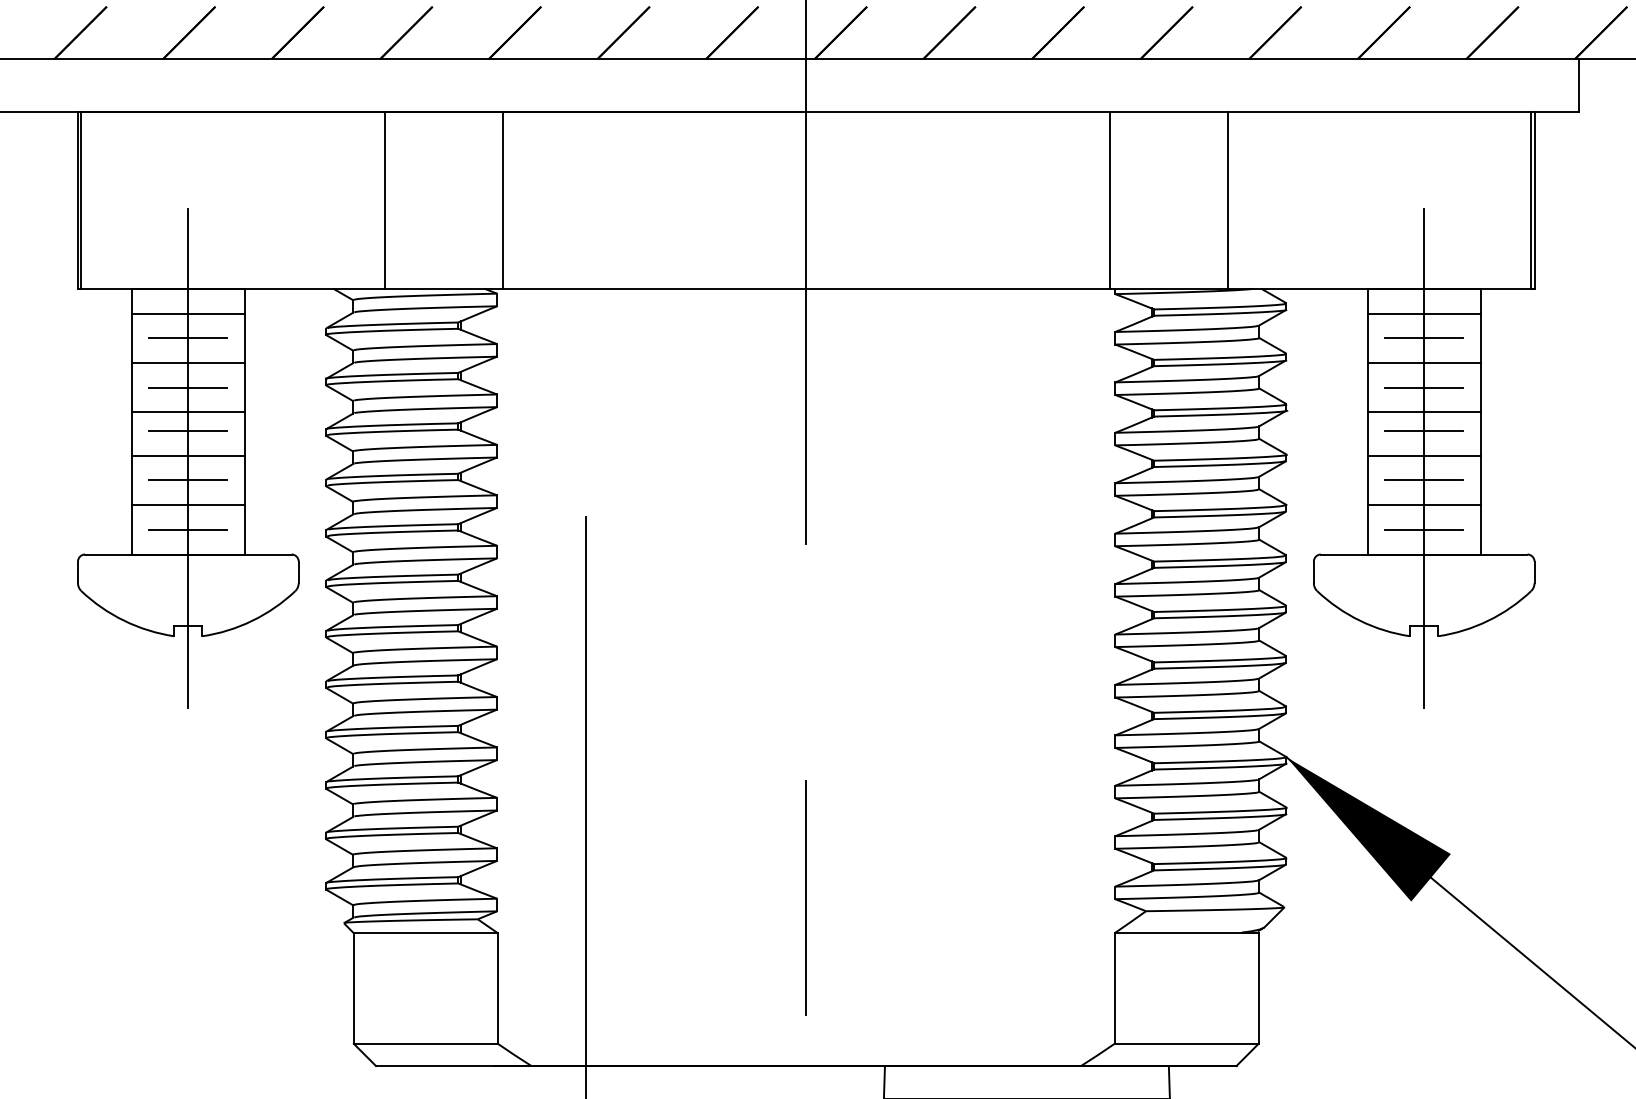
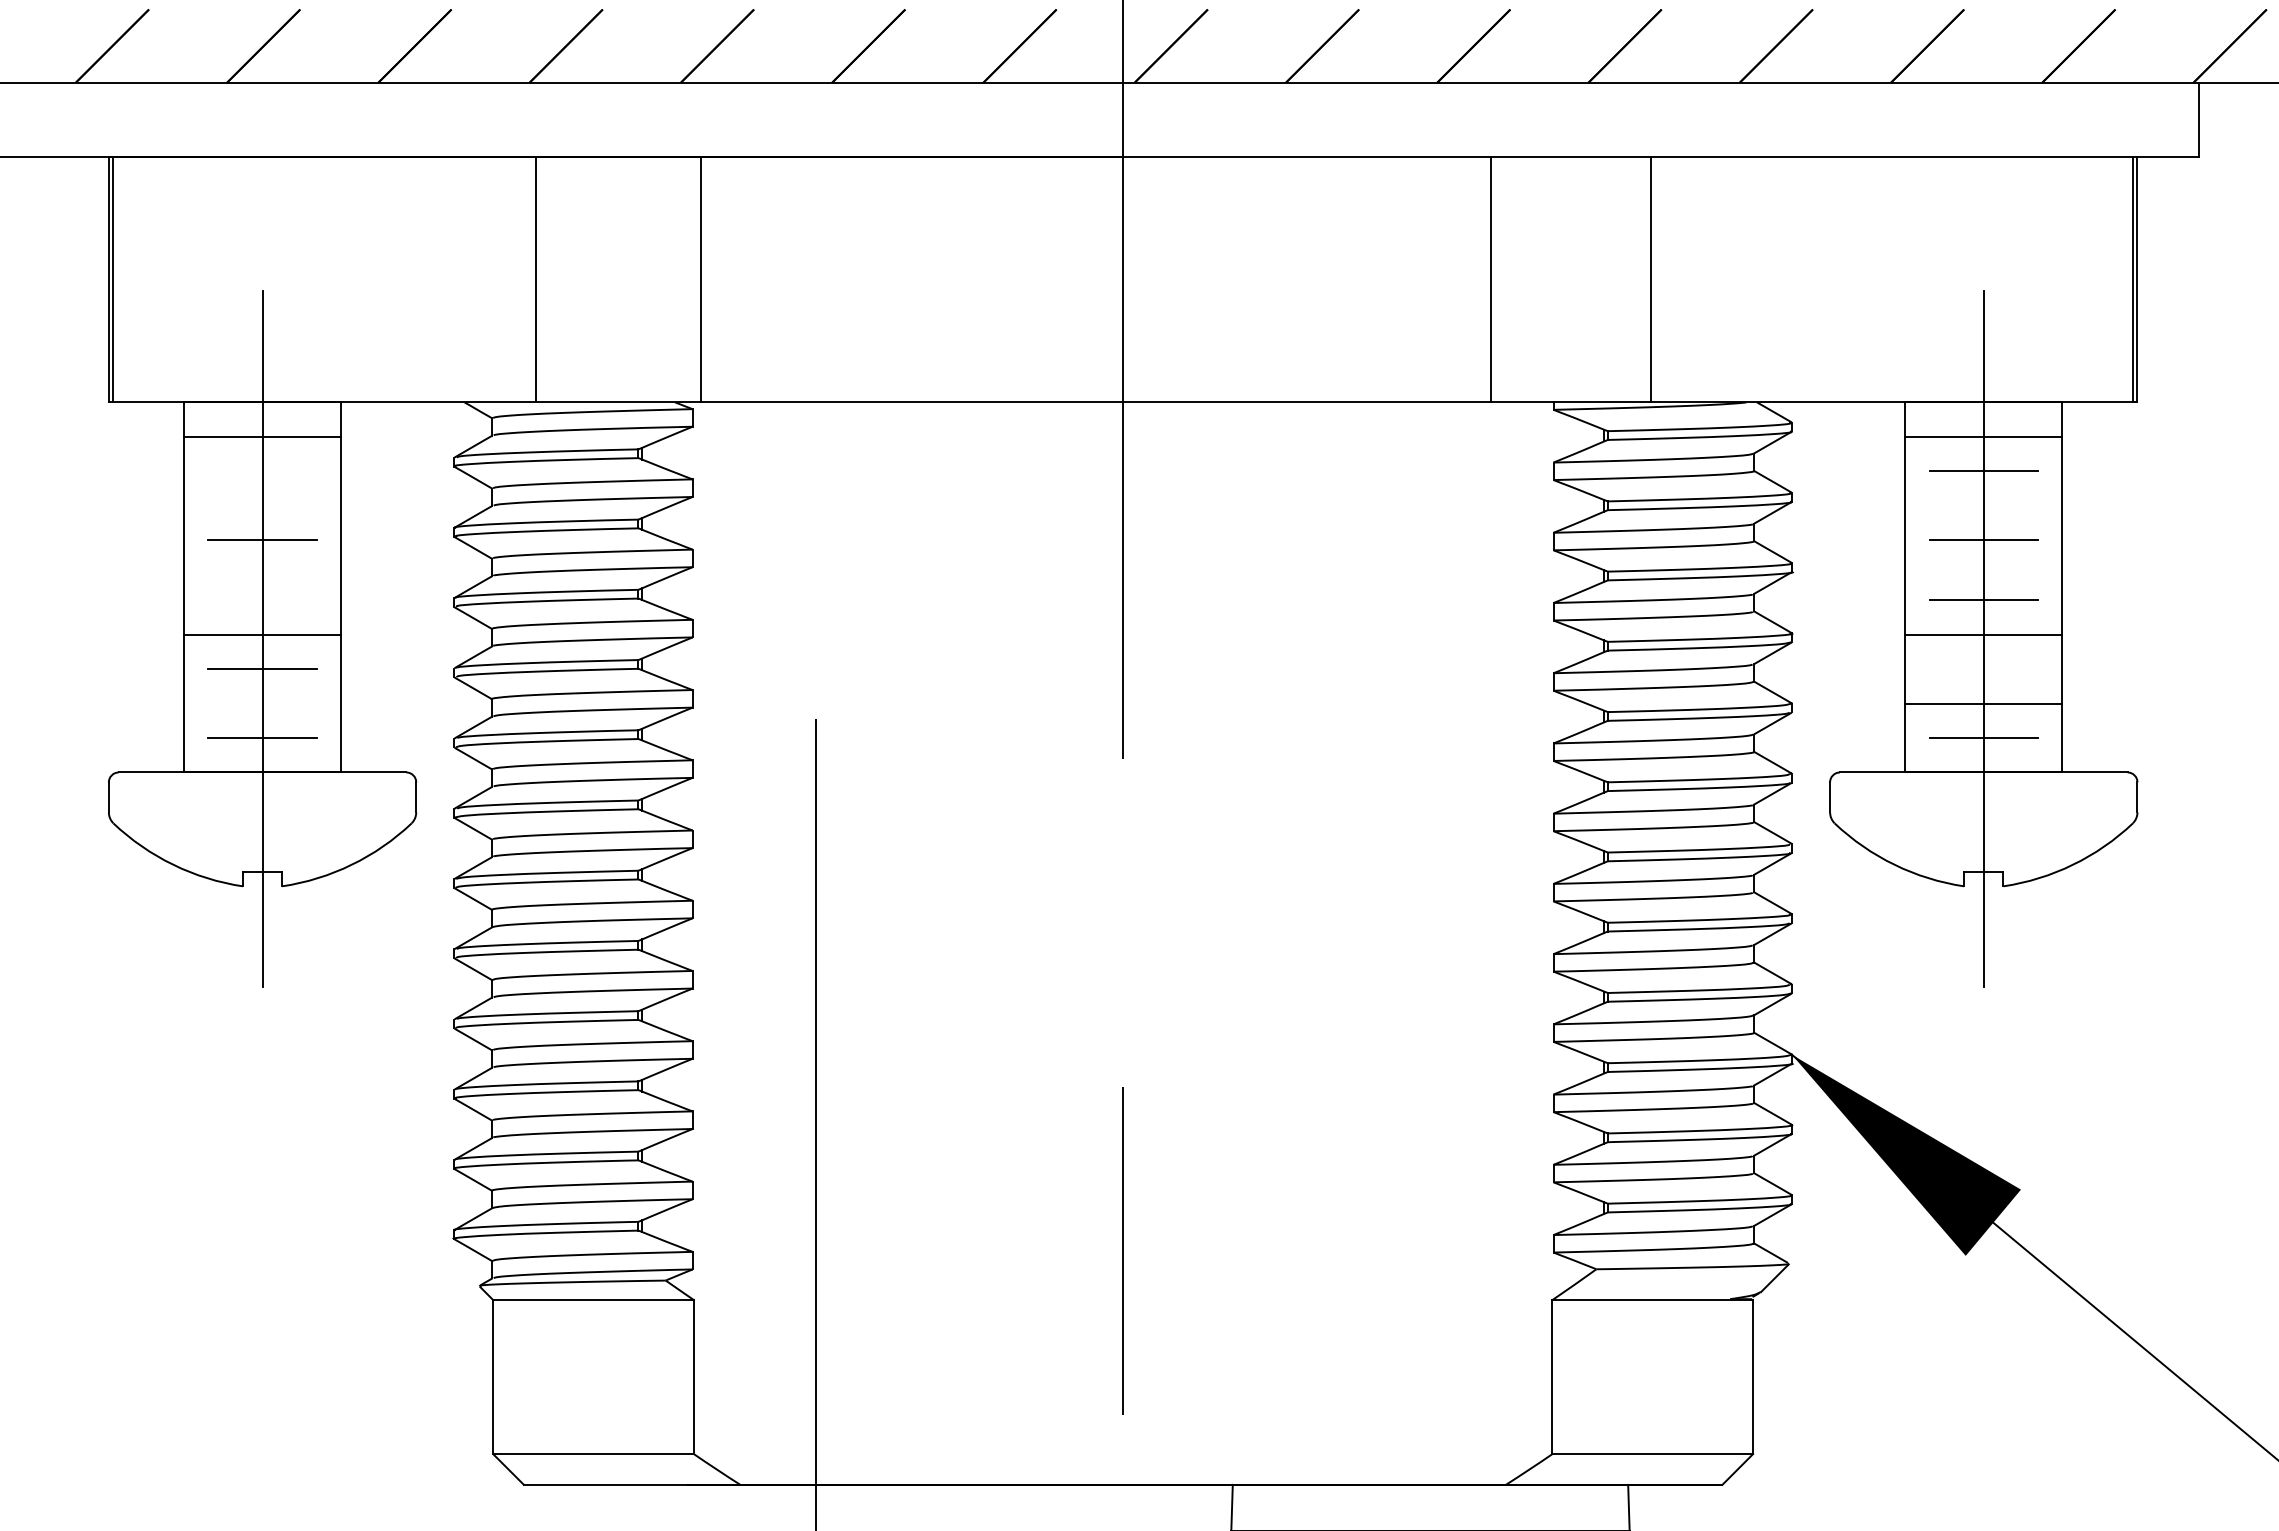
line: (1109, 200) -> (1490, 279), moved
line: (1227, 200) -> (1651, 279), moved
line: (188, 338) -> (262, 471), removed
line: (188, 362) -> (262, 505), removed
line: (1423, 362) -> (1983, 505), removed
line: (188, 412) -> (262, 574), removed
line: (1423, 412) -> (1983, 574), removed
line: (188, 431) -> (262, 600), removed
line: (1423, 480) -> (1983, 669), removed
line: (188, 504) -> (262, 703), removed

